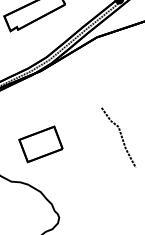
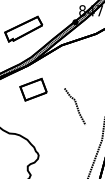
part: (40, 143) -> (33, 89), moved

